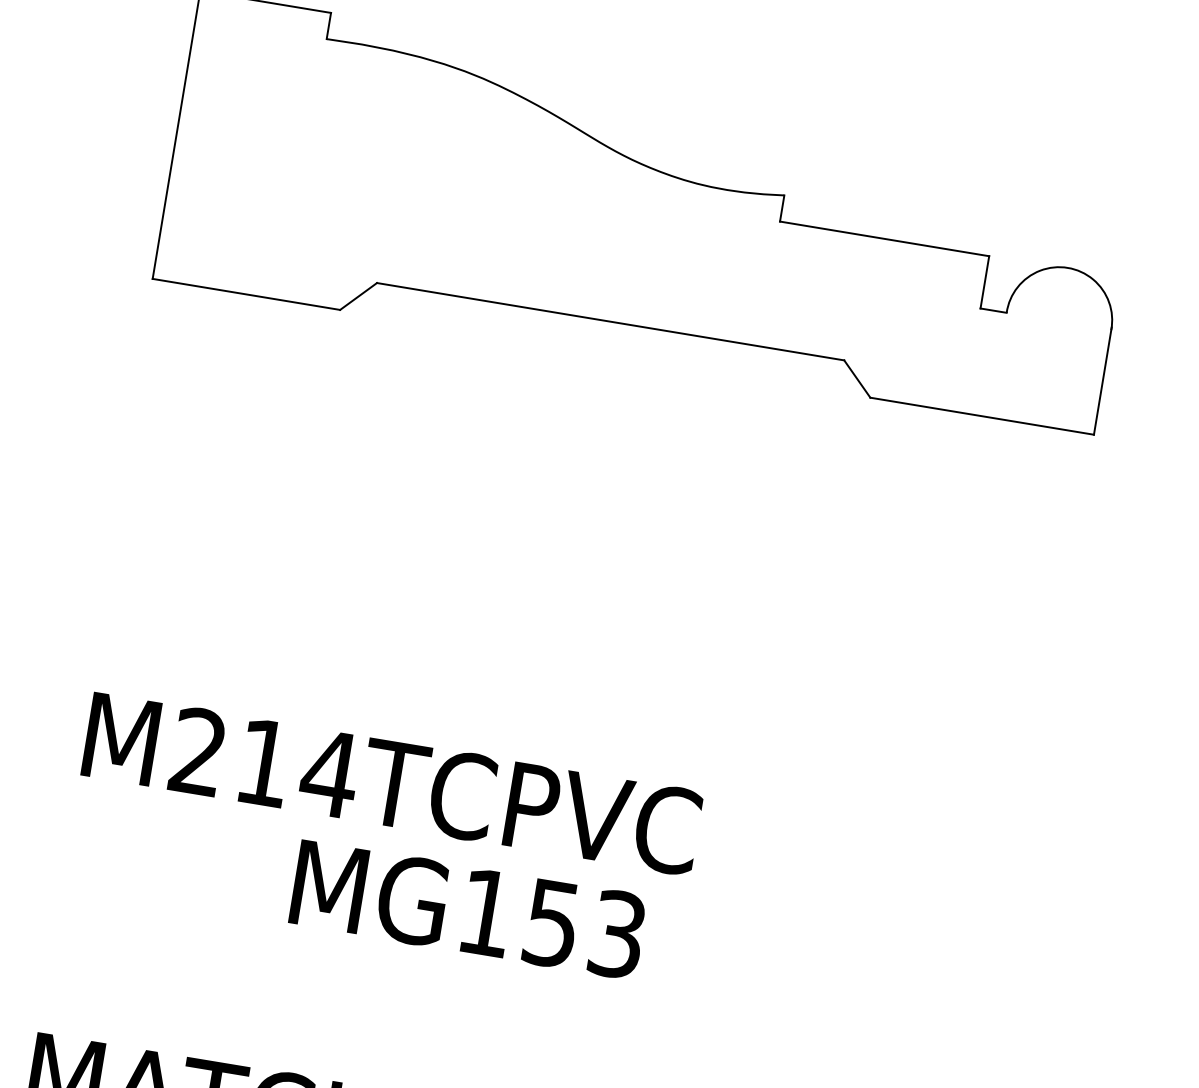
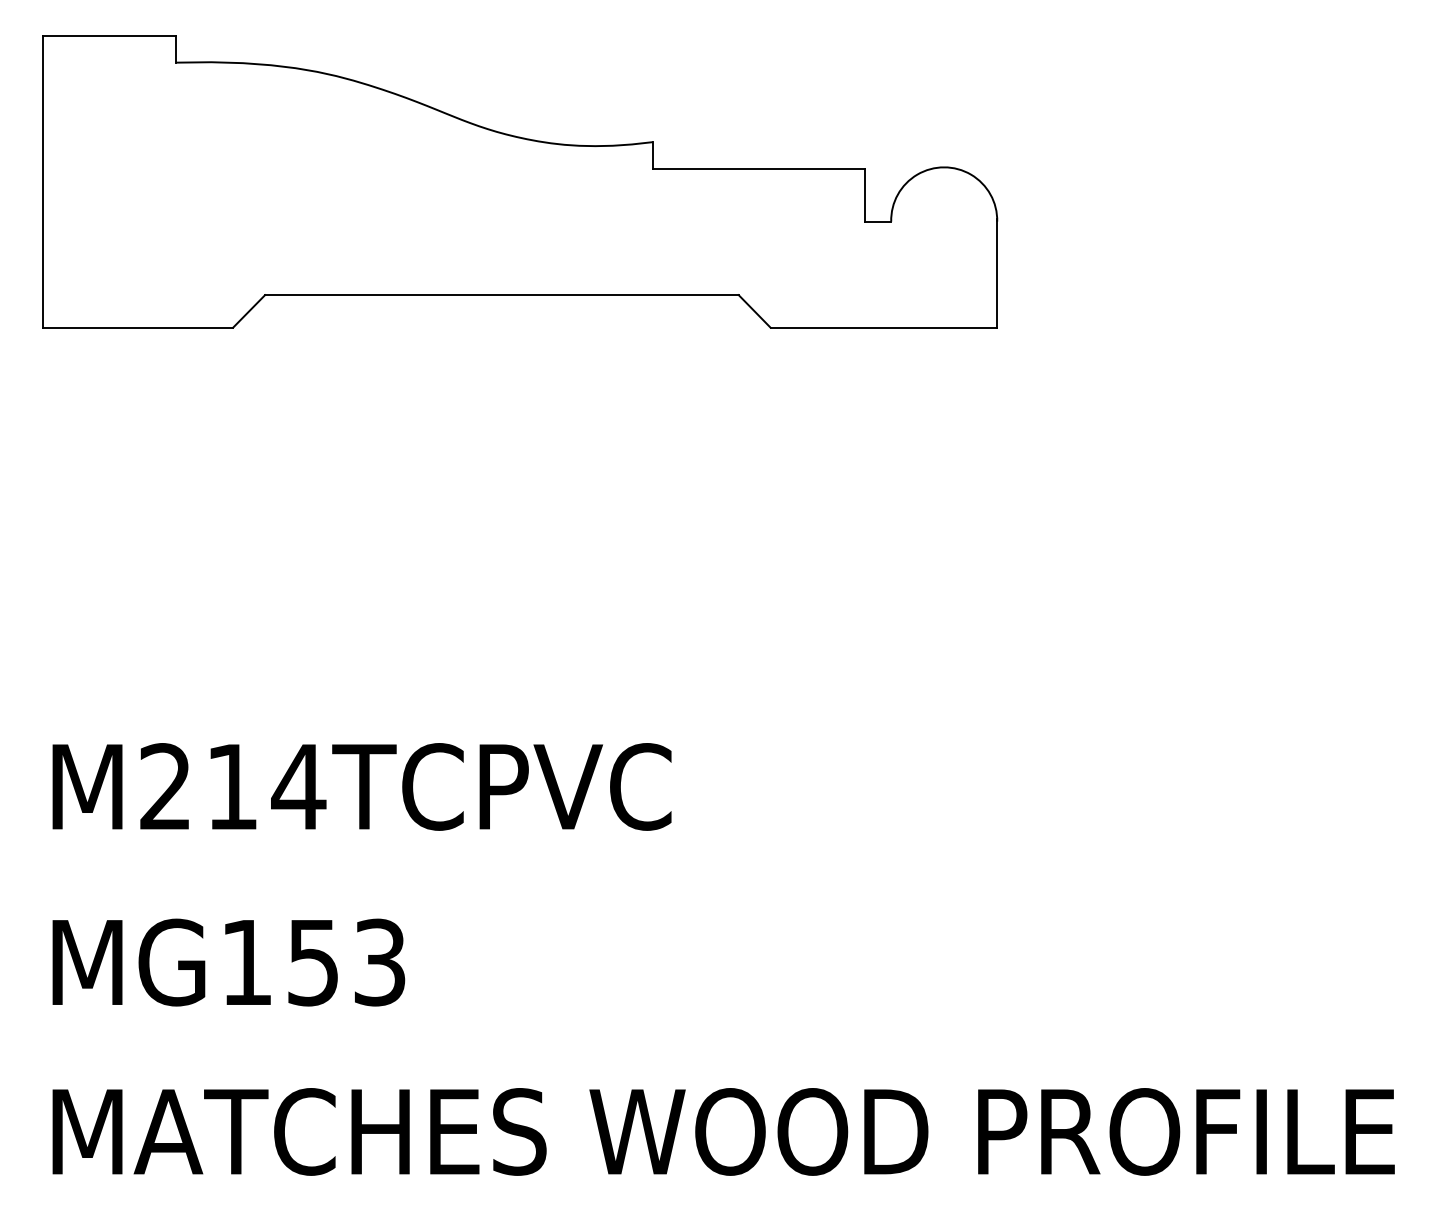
text: (468, 909) -> (228, 962), moved

